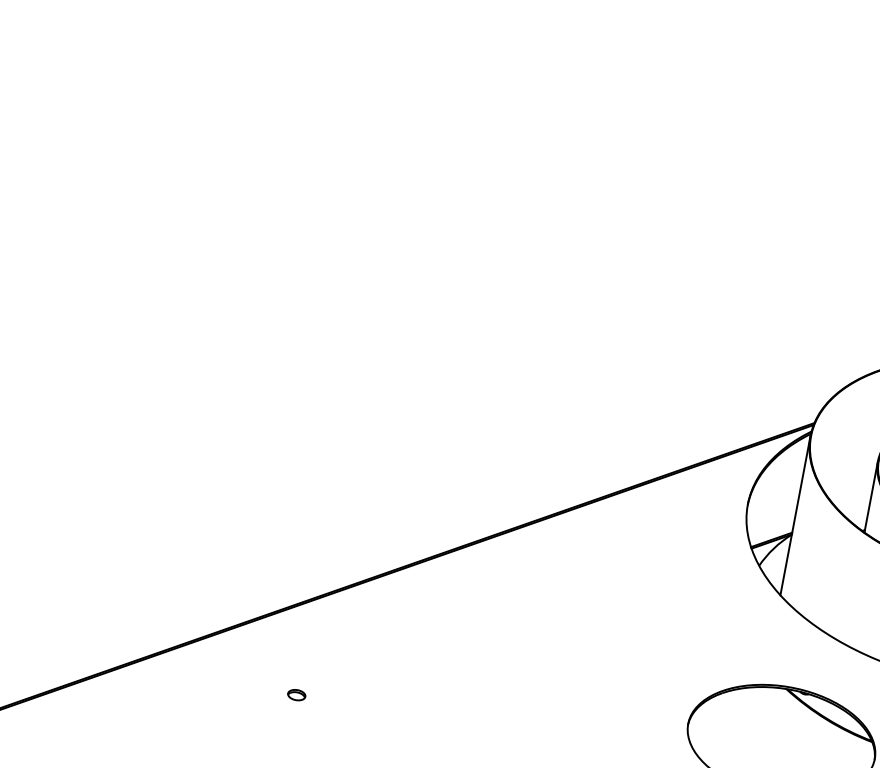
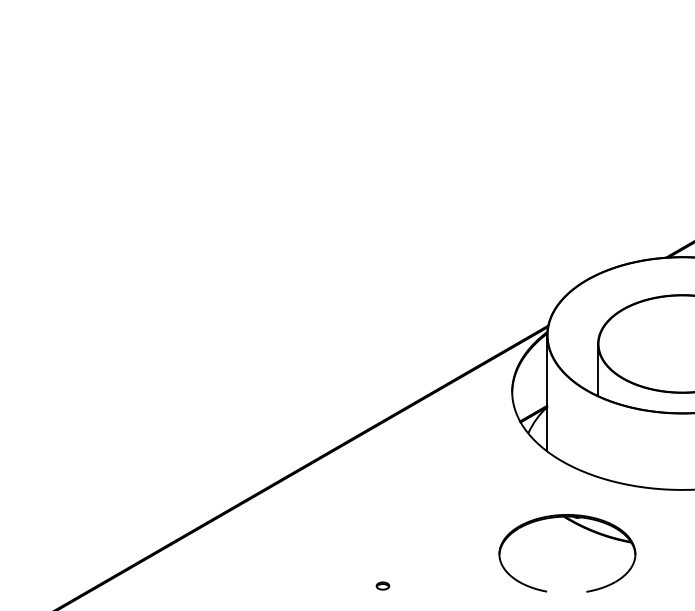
part: (296, 694) -> (382, 585), moved

